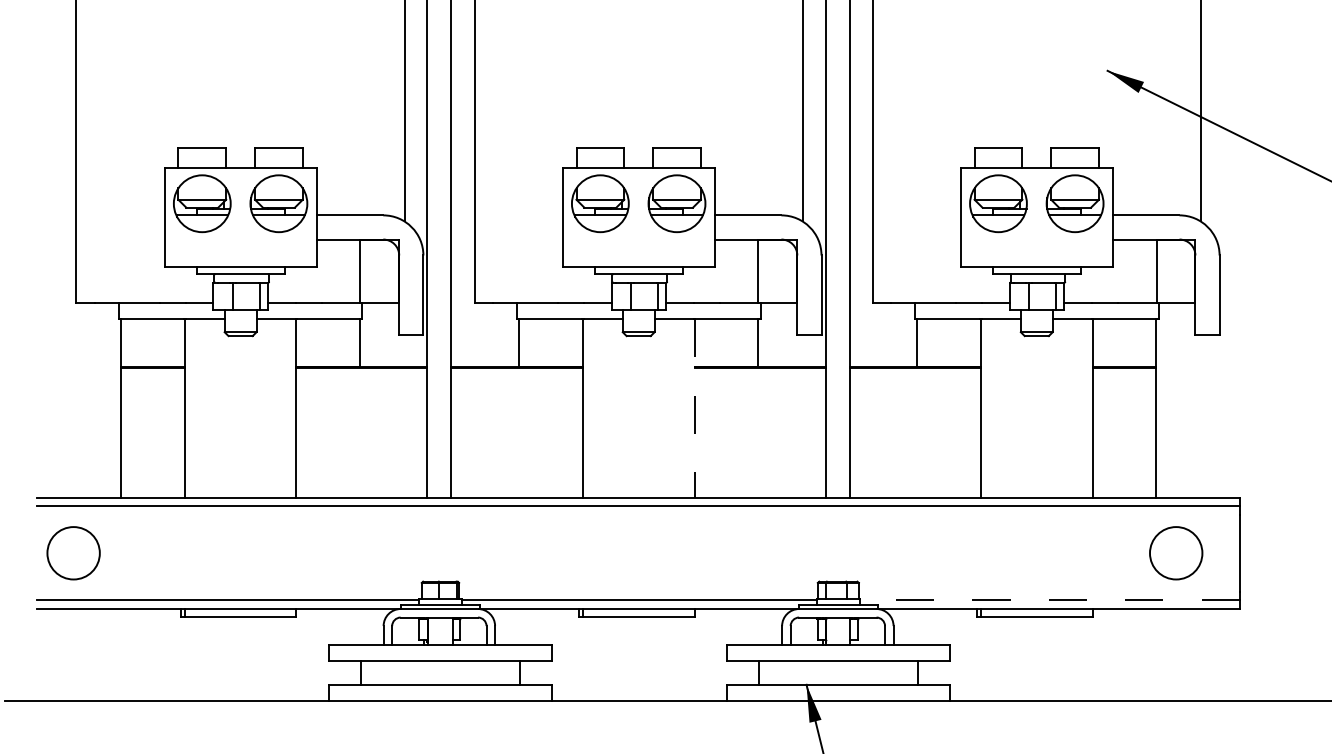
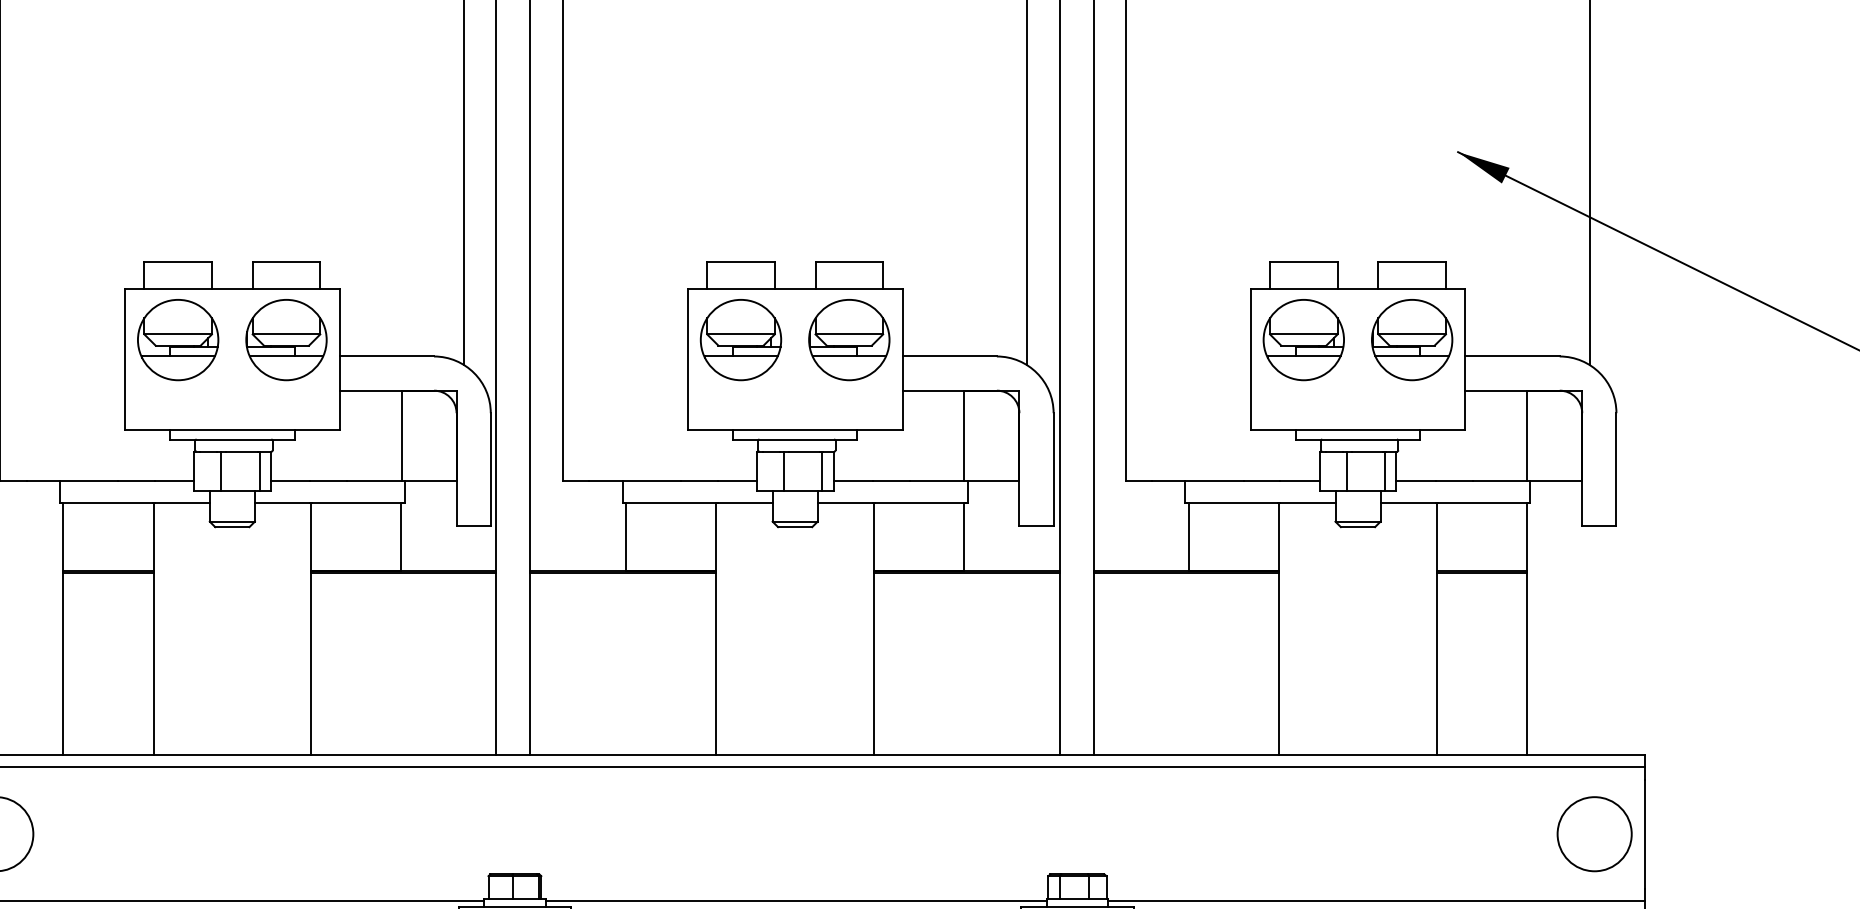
line: (694, 408) -> (874, 629), dashed -> solid
circle: (1176, 553) -> (1595, 834), moved
line: (1050, 600) -> (1377, 900), dashed -> solid

